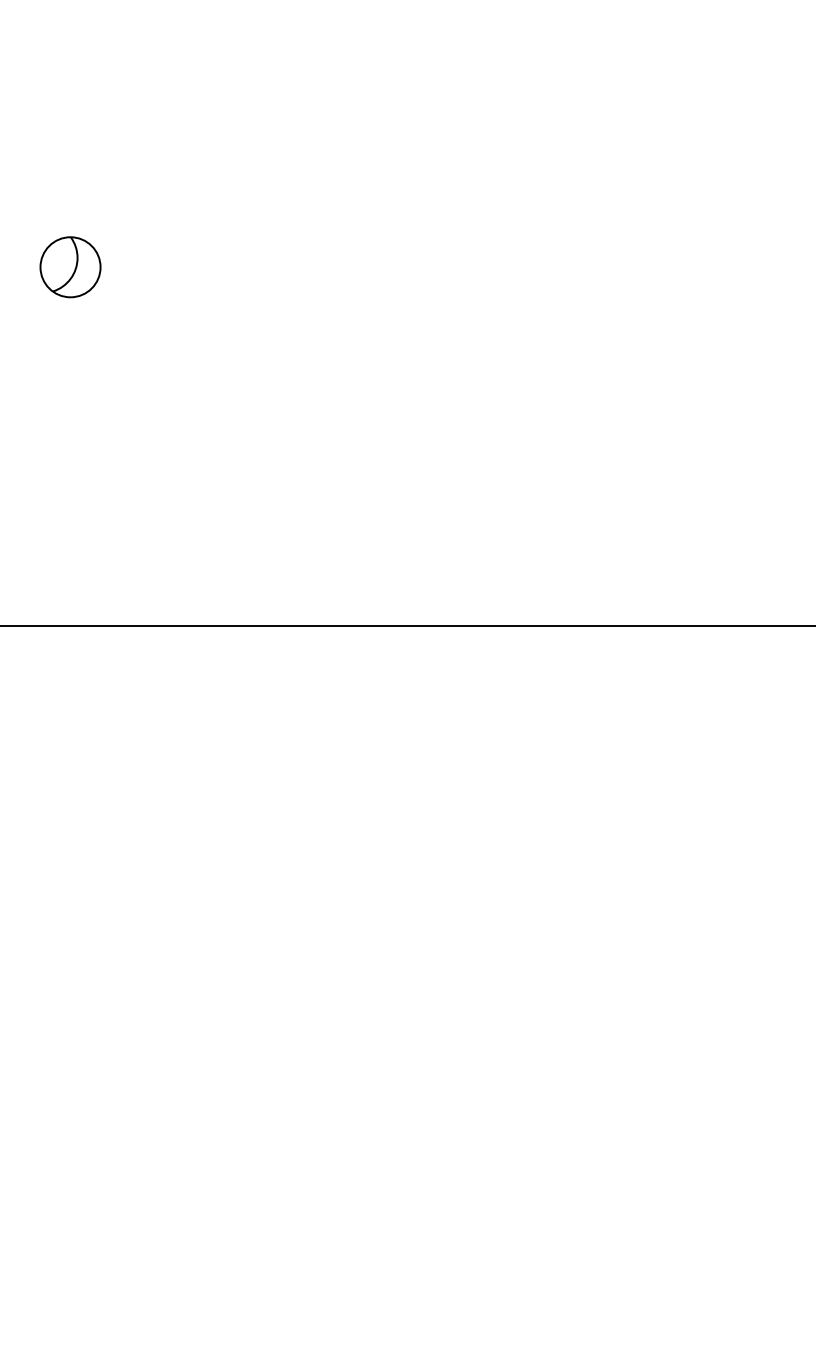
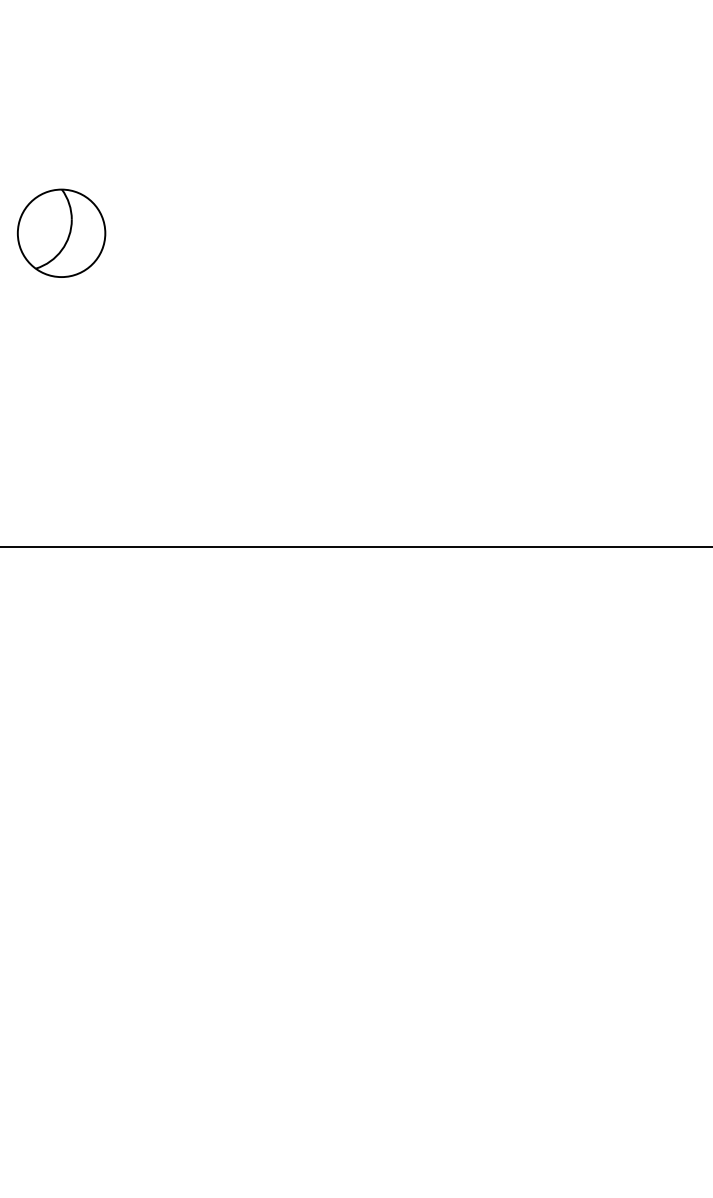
part: (70, 267) -> (61, 233), size x1.67

